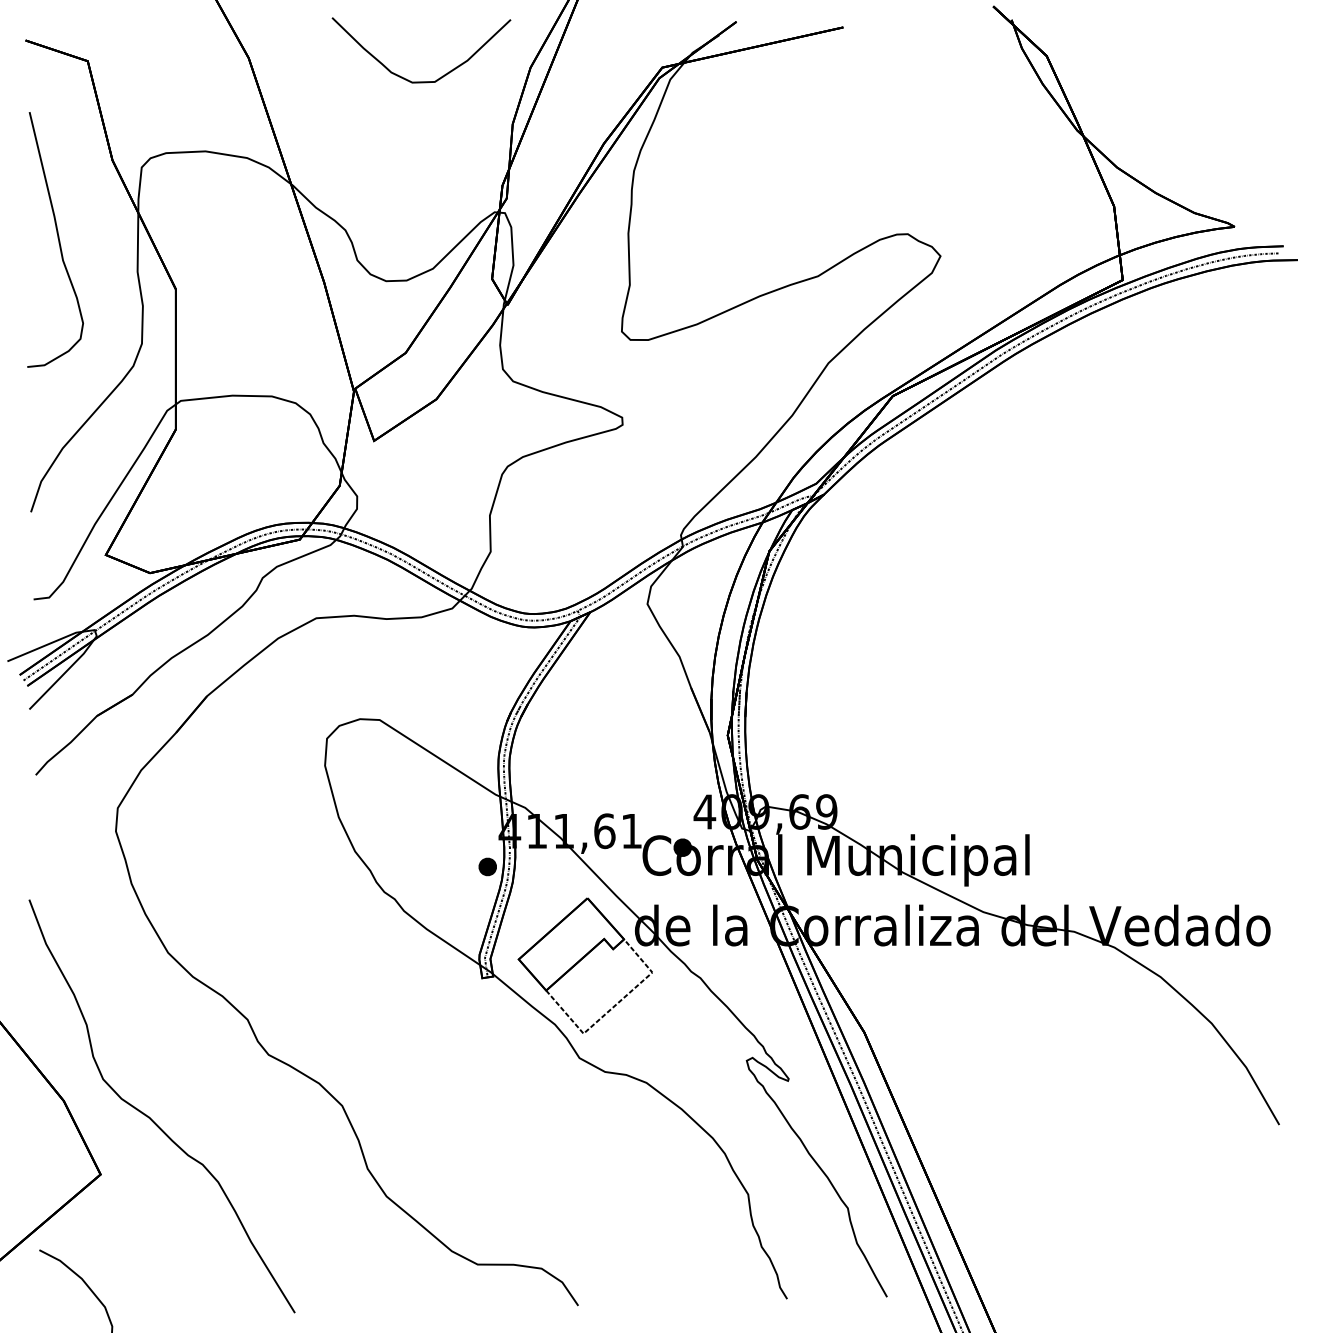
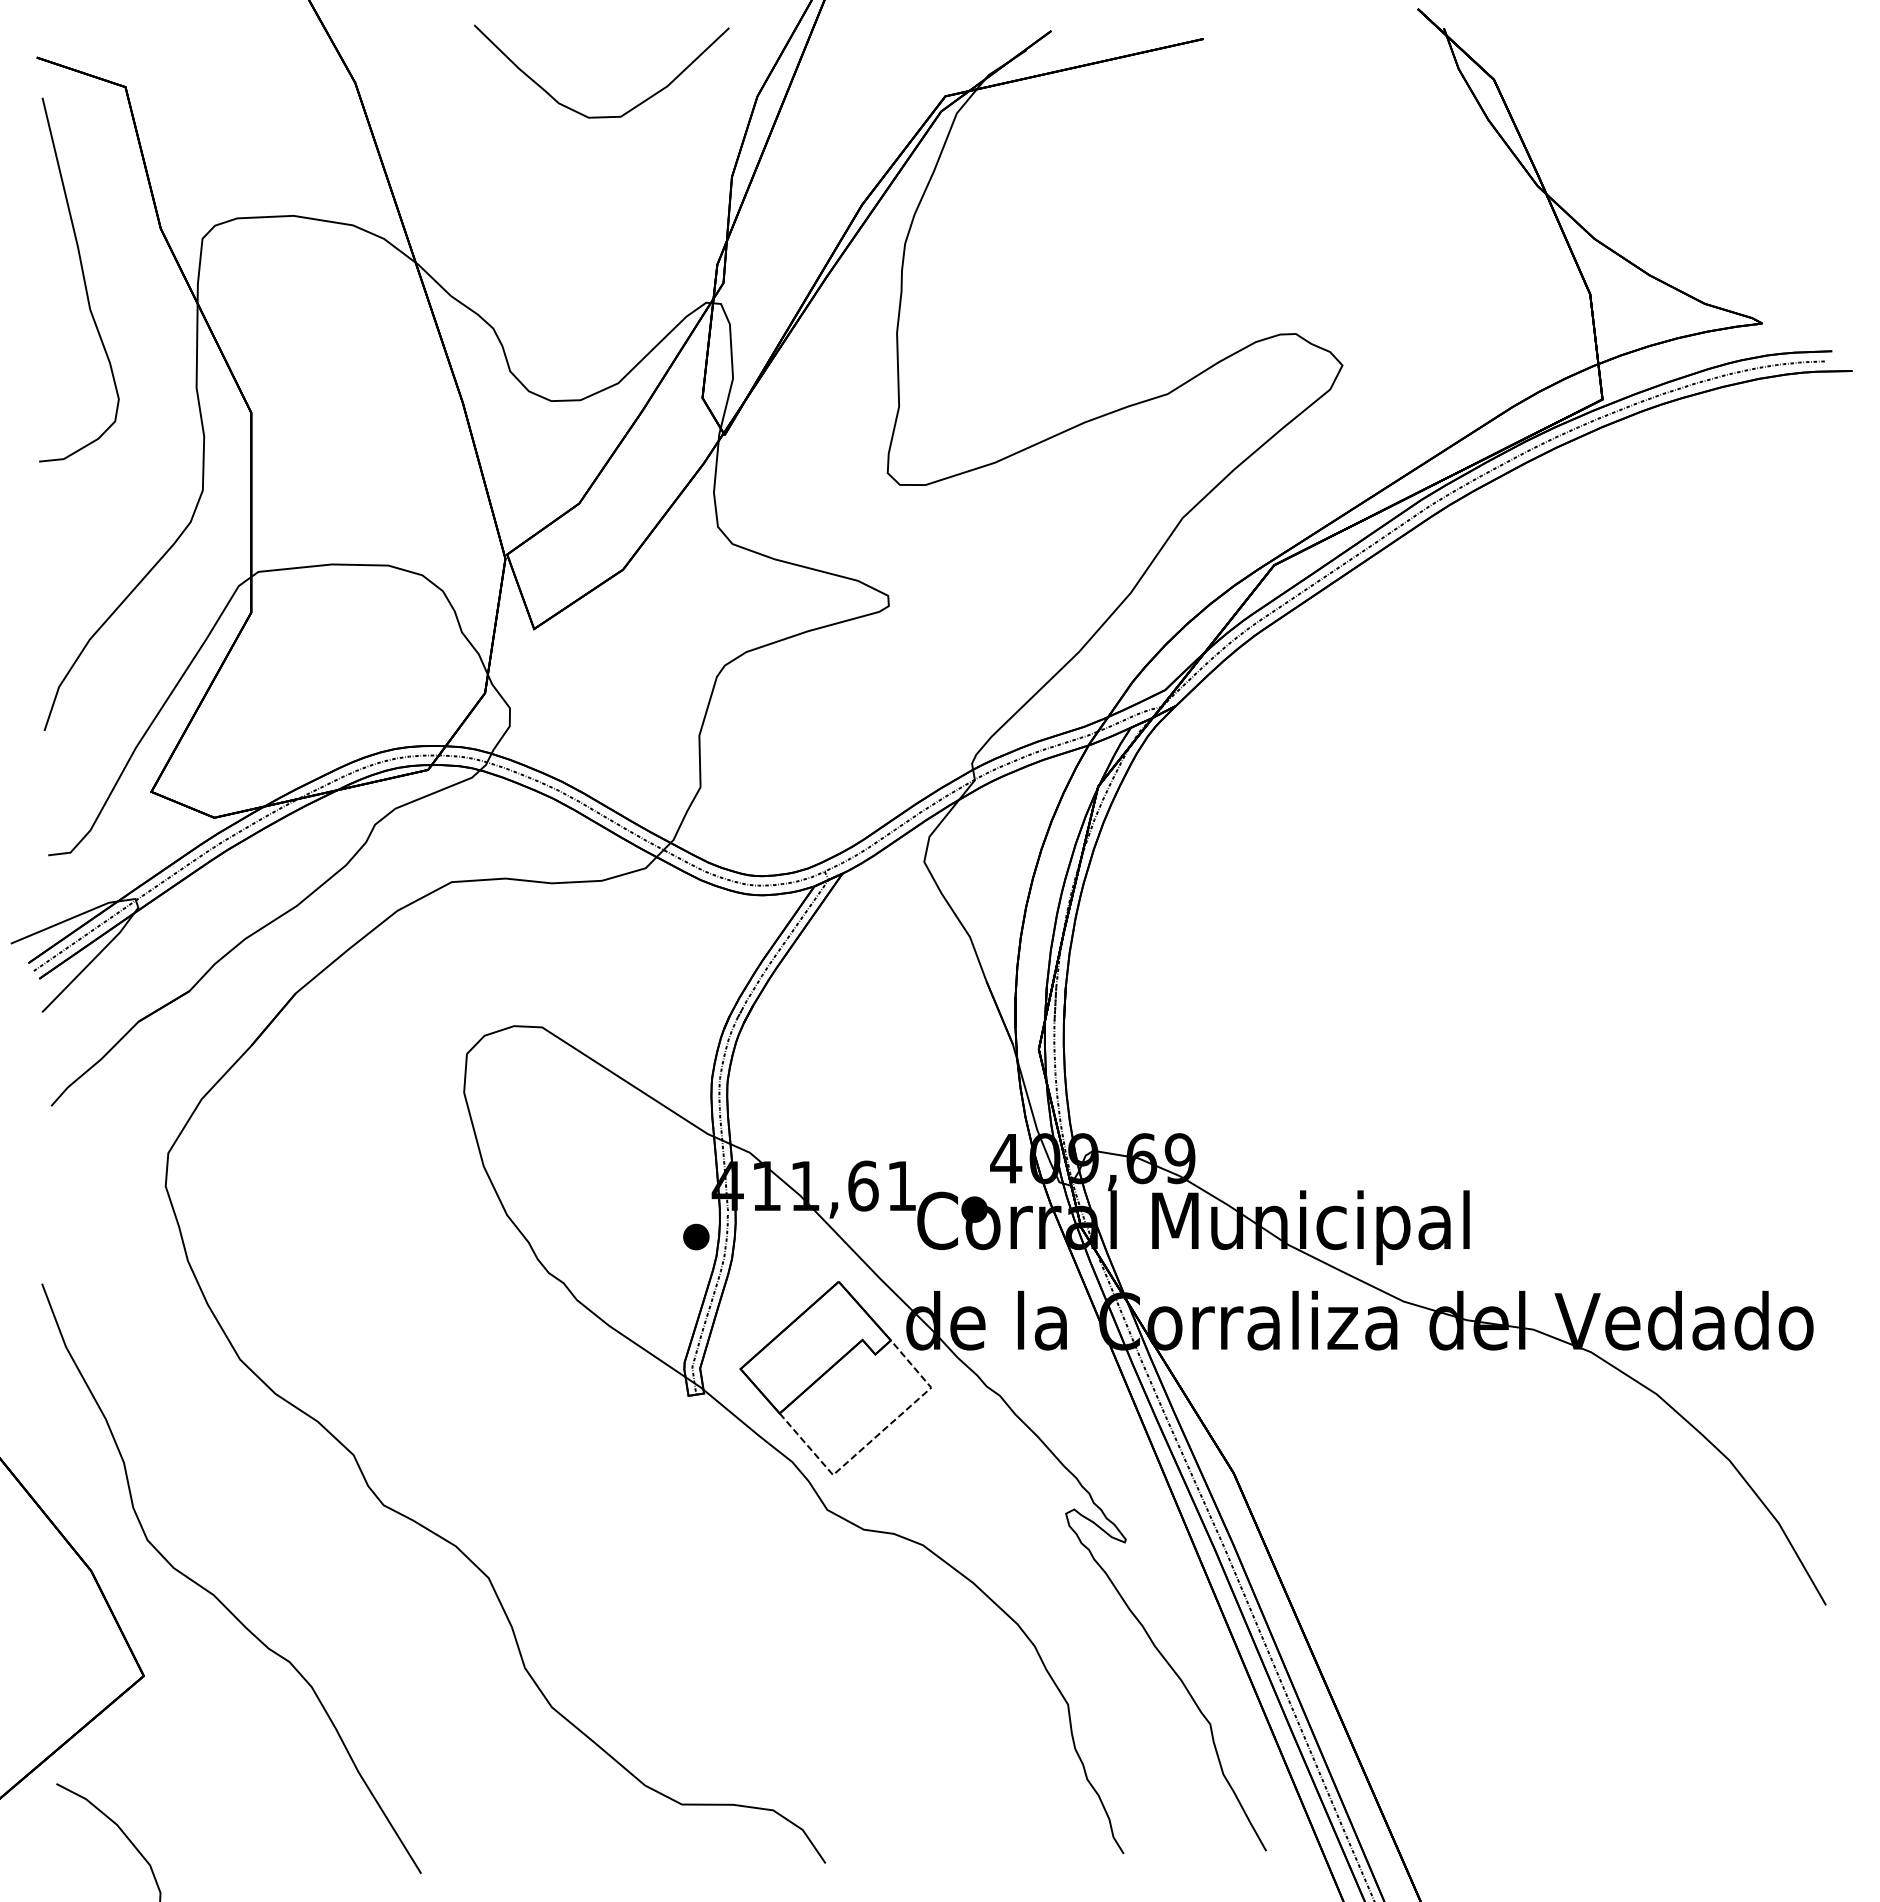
curve: (58, 239) -> (83, 279), moved

